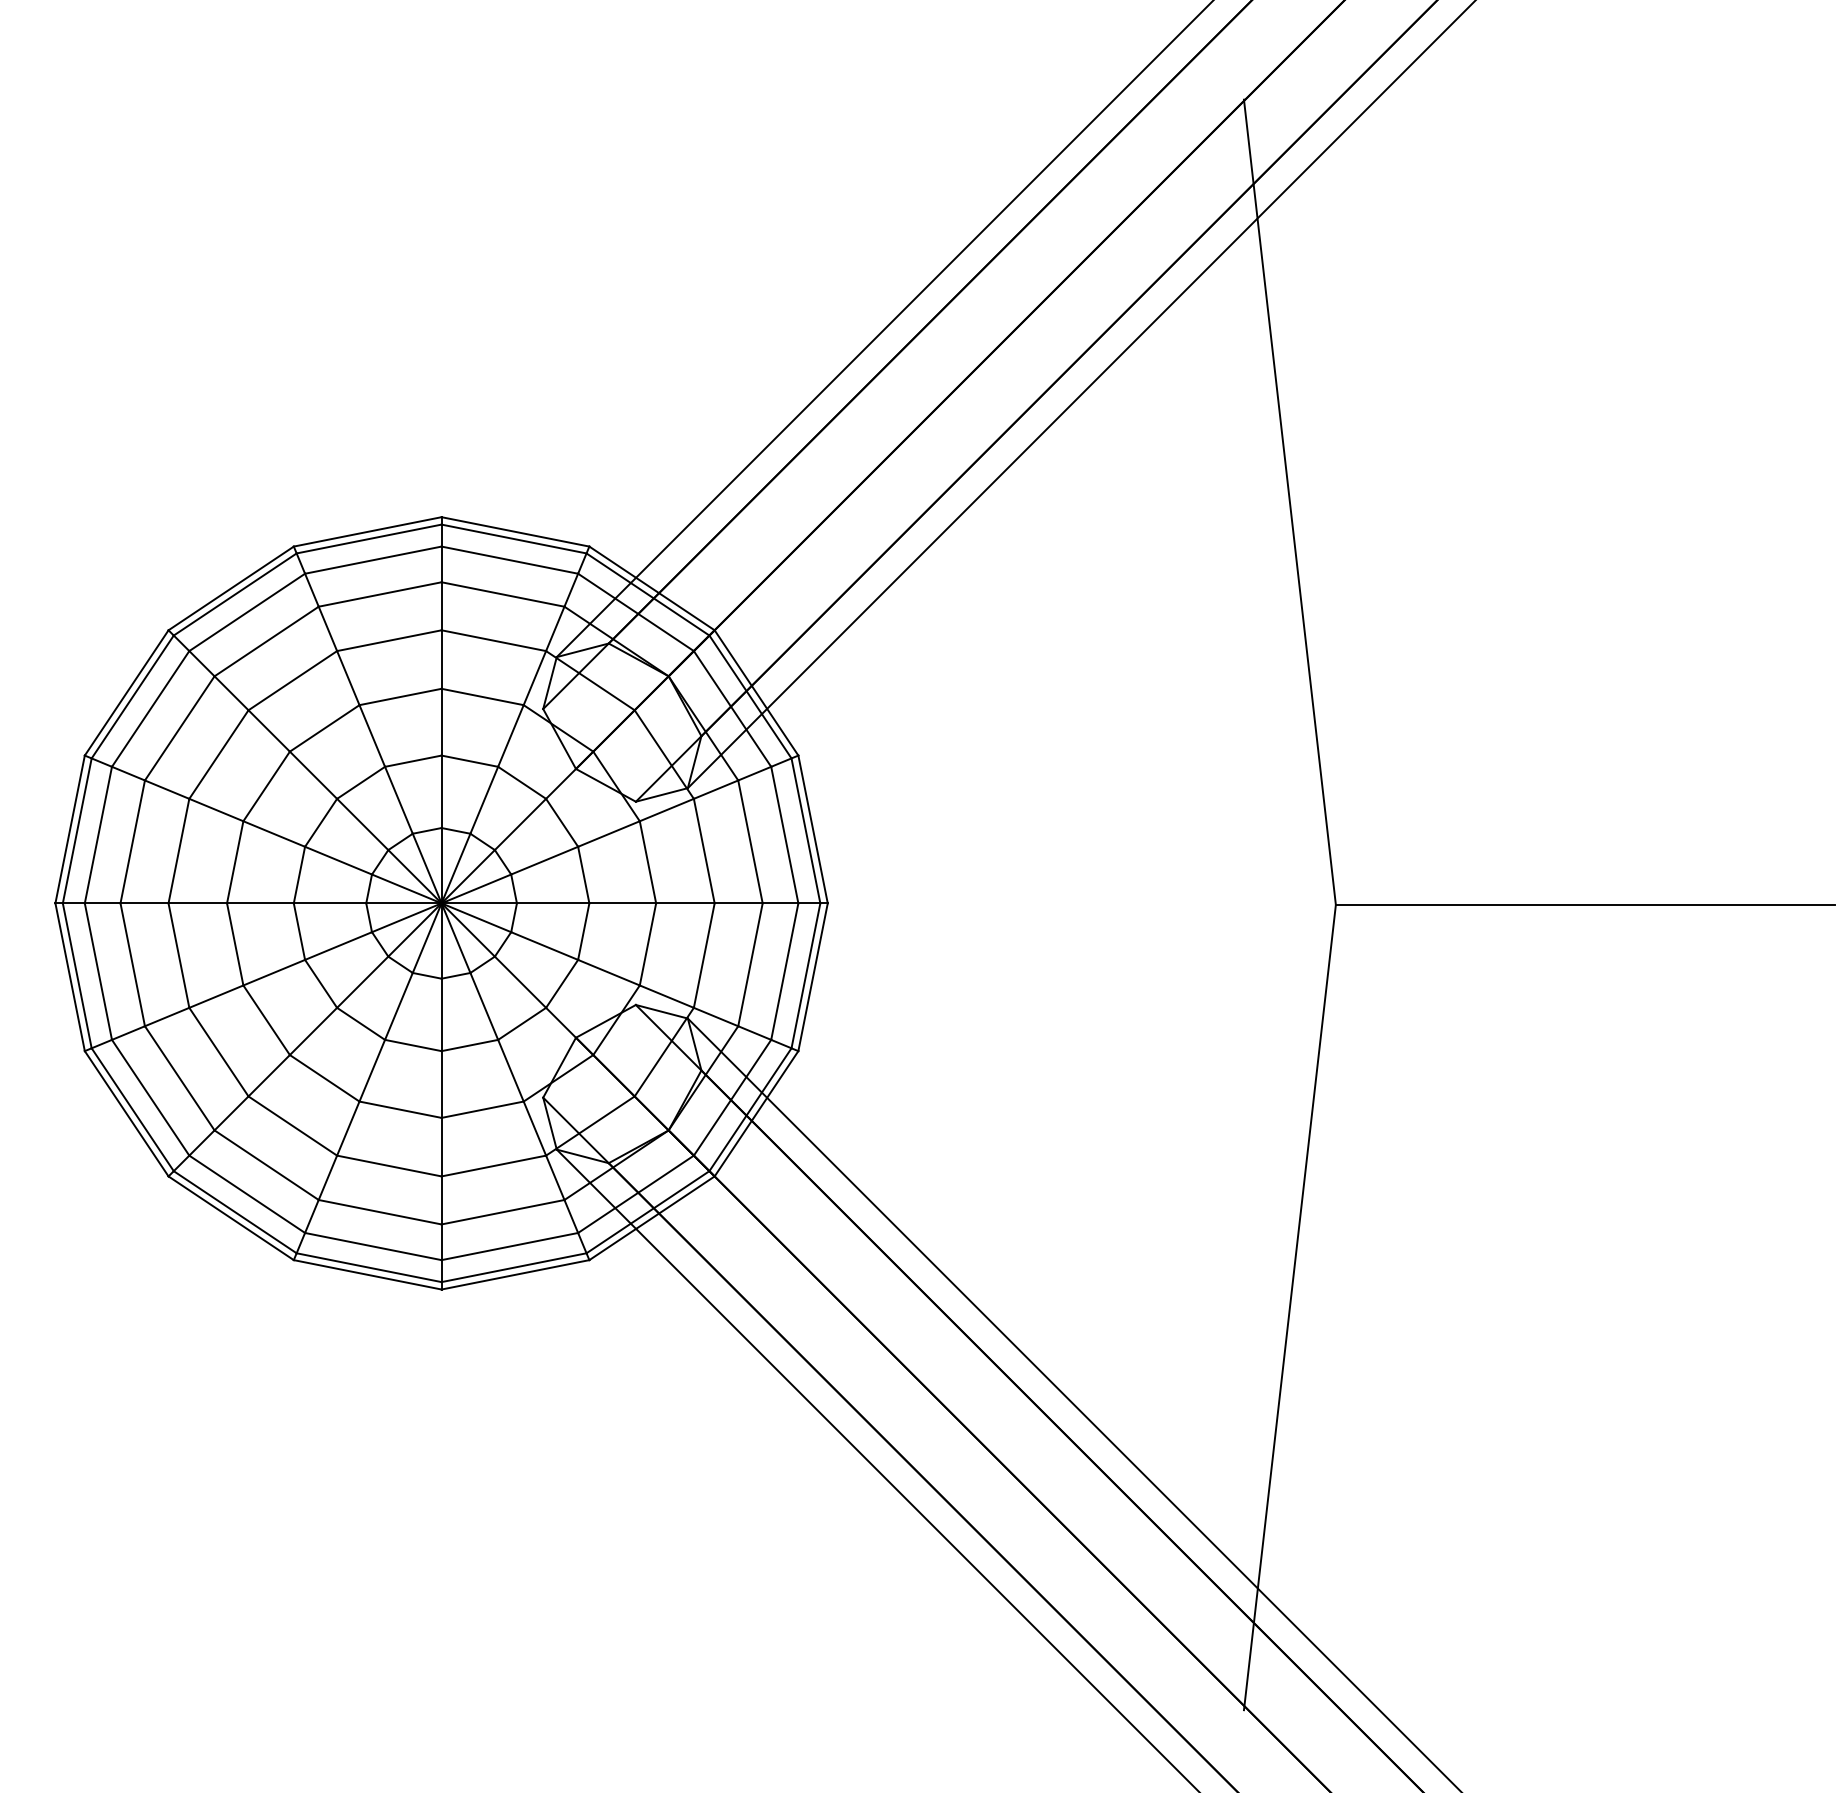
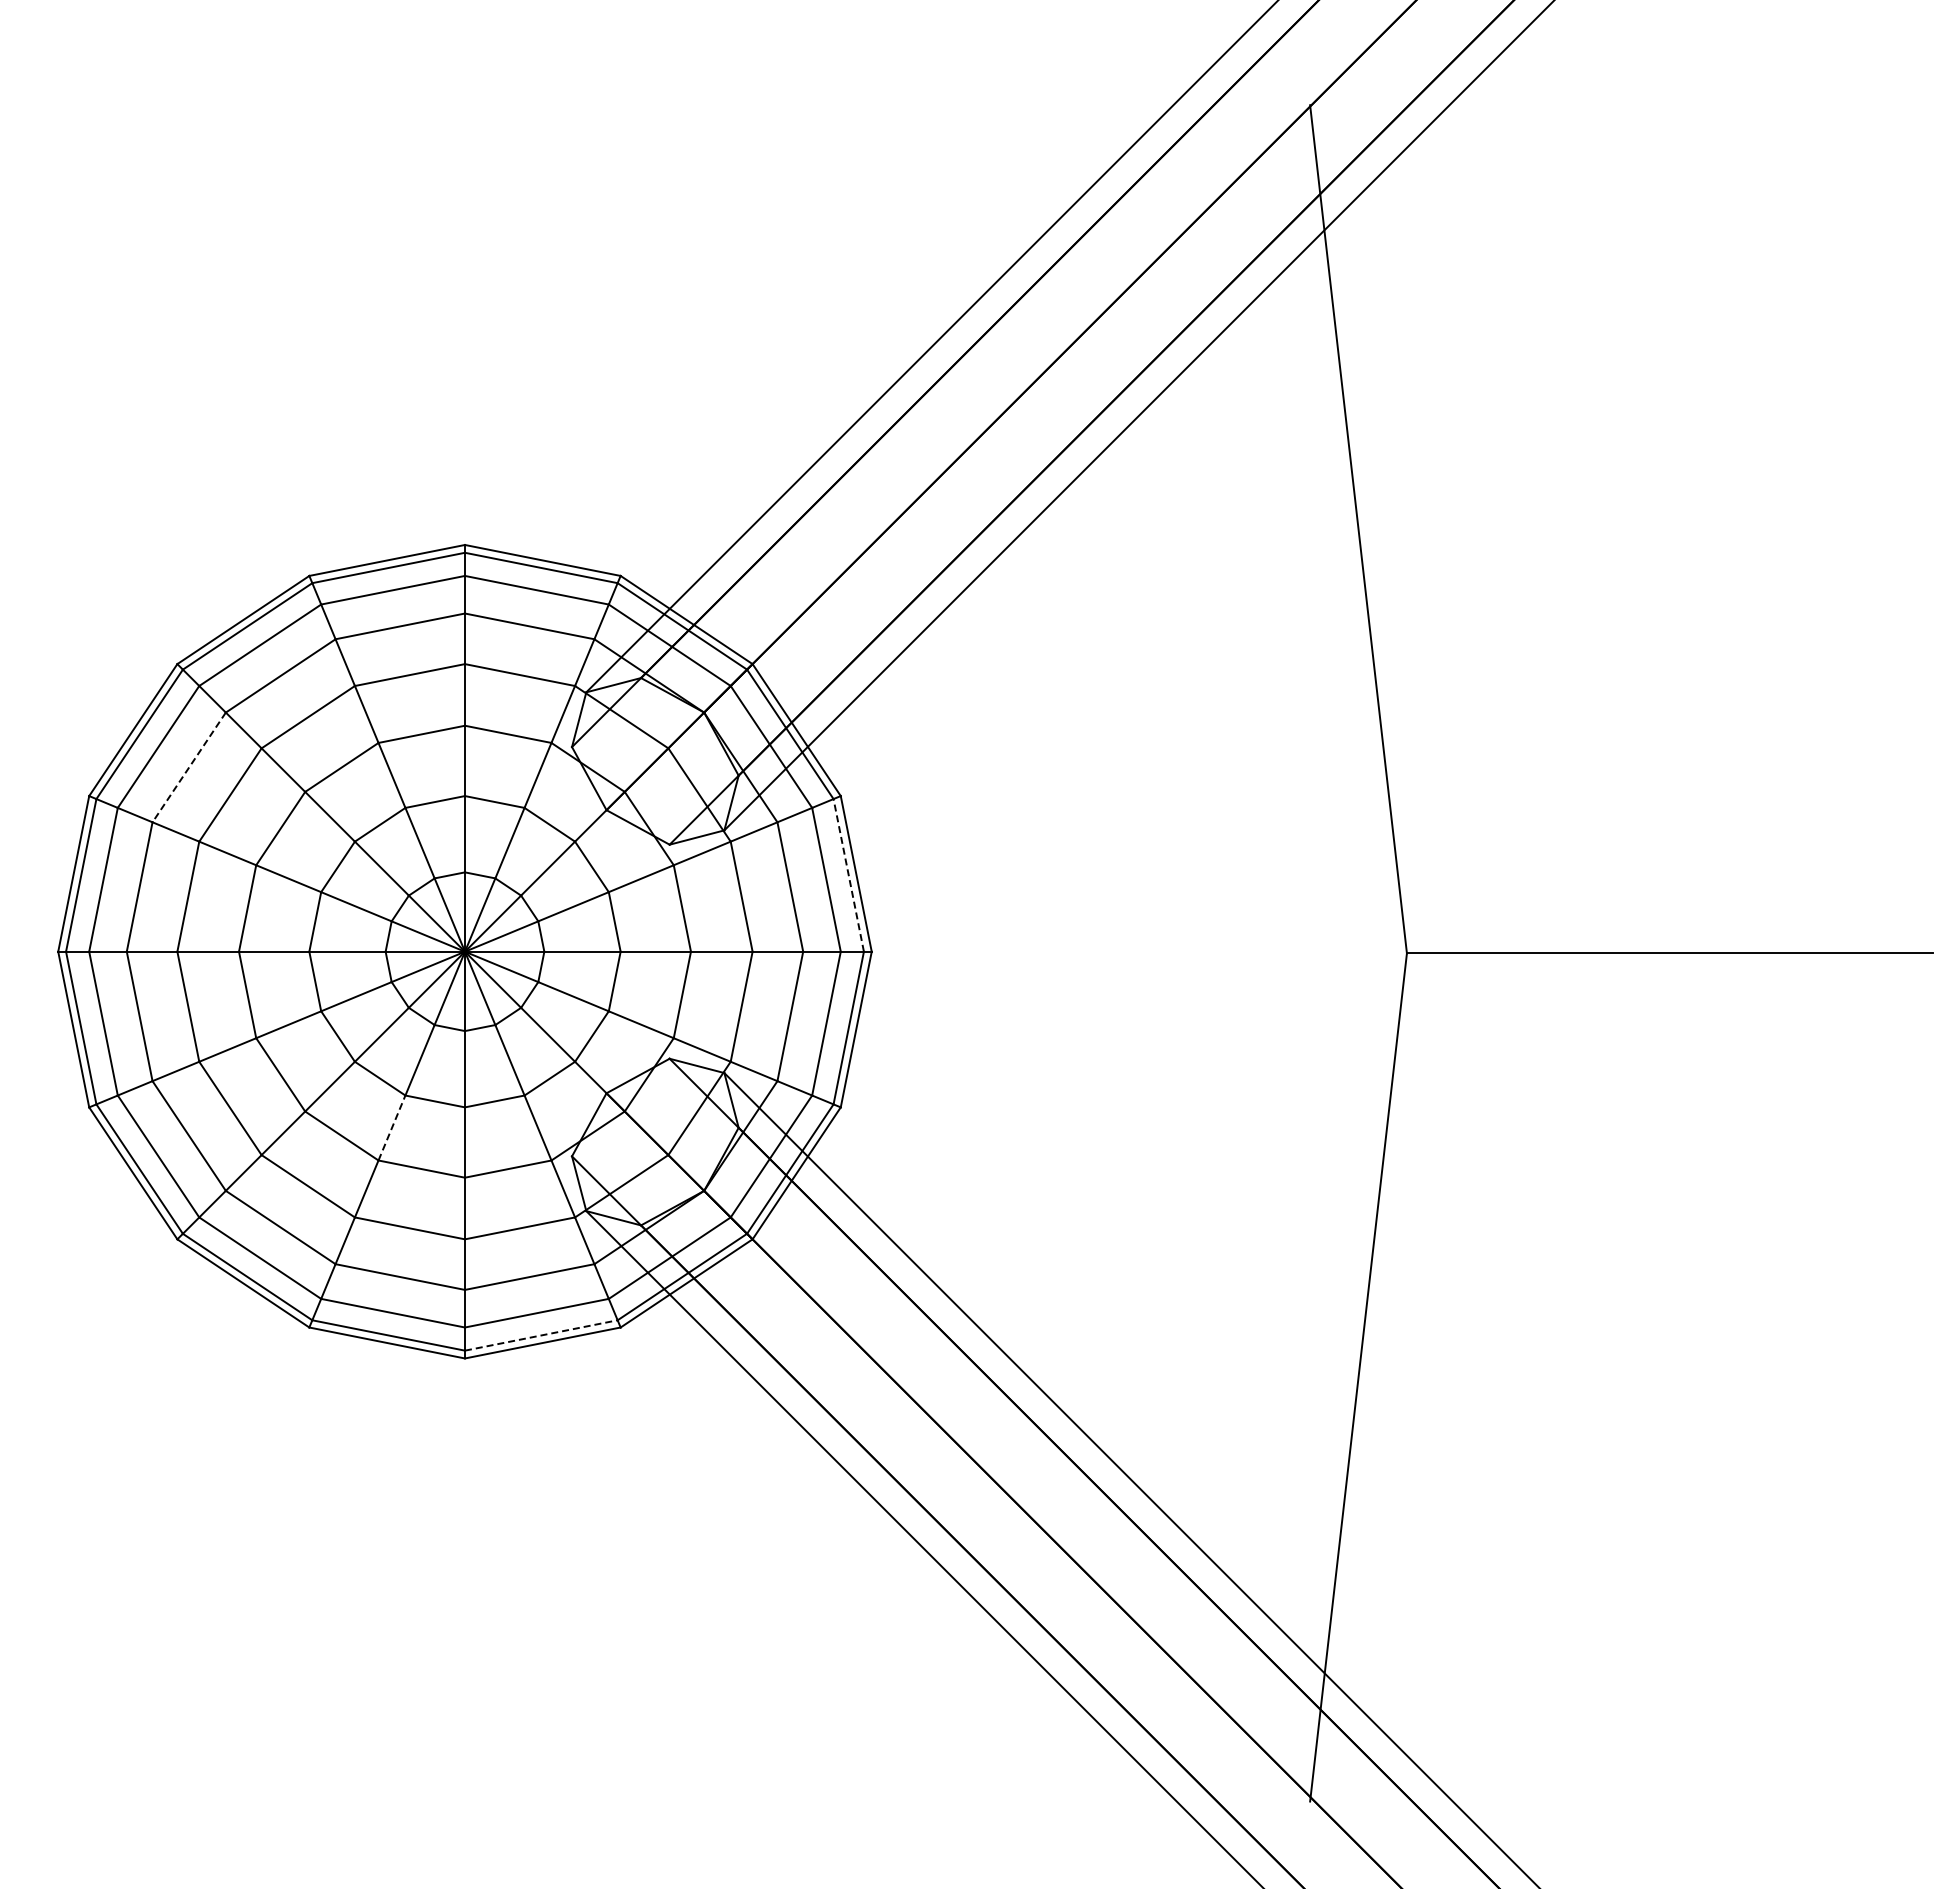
line: (180, 728) -> (189, 767), solid -> dashed
line: (805, 830) -> (848, 875), solid -> dashed
line: (372, 1070) -> (392, 1127), solid -> dashed
line: (514, 1267) -> (541, 1335), solid -> dashed

